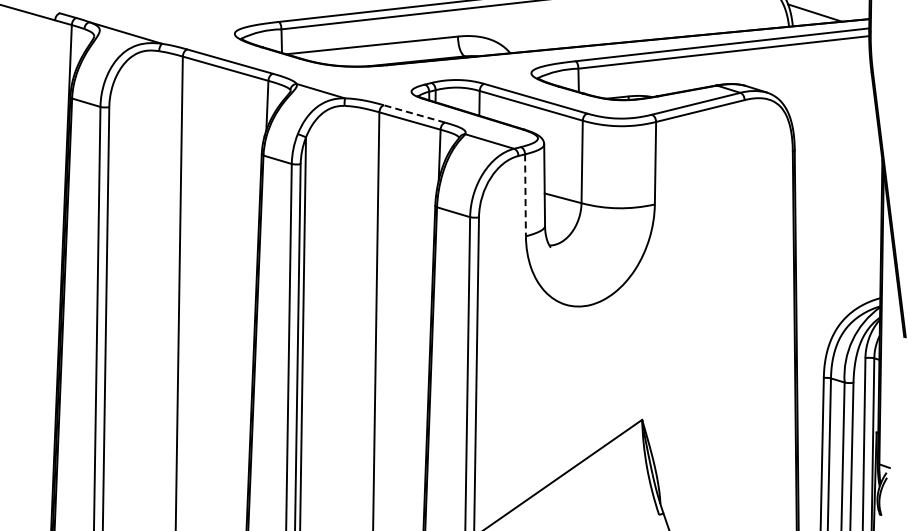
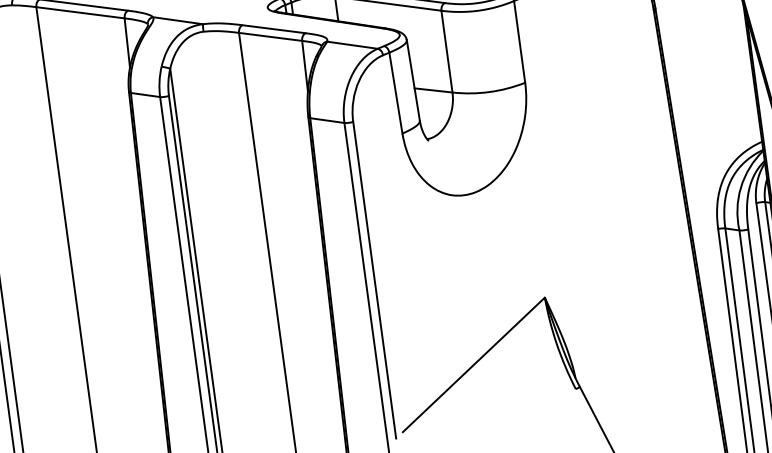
line: (414, 113) -> (273, 28), dashed -> solid
line: (525, 195) -> (395, 93), dashed -> solid

